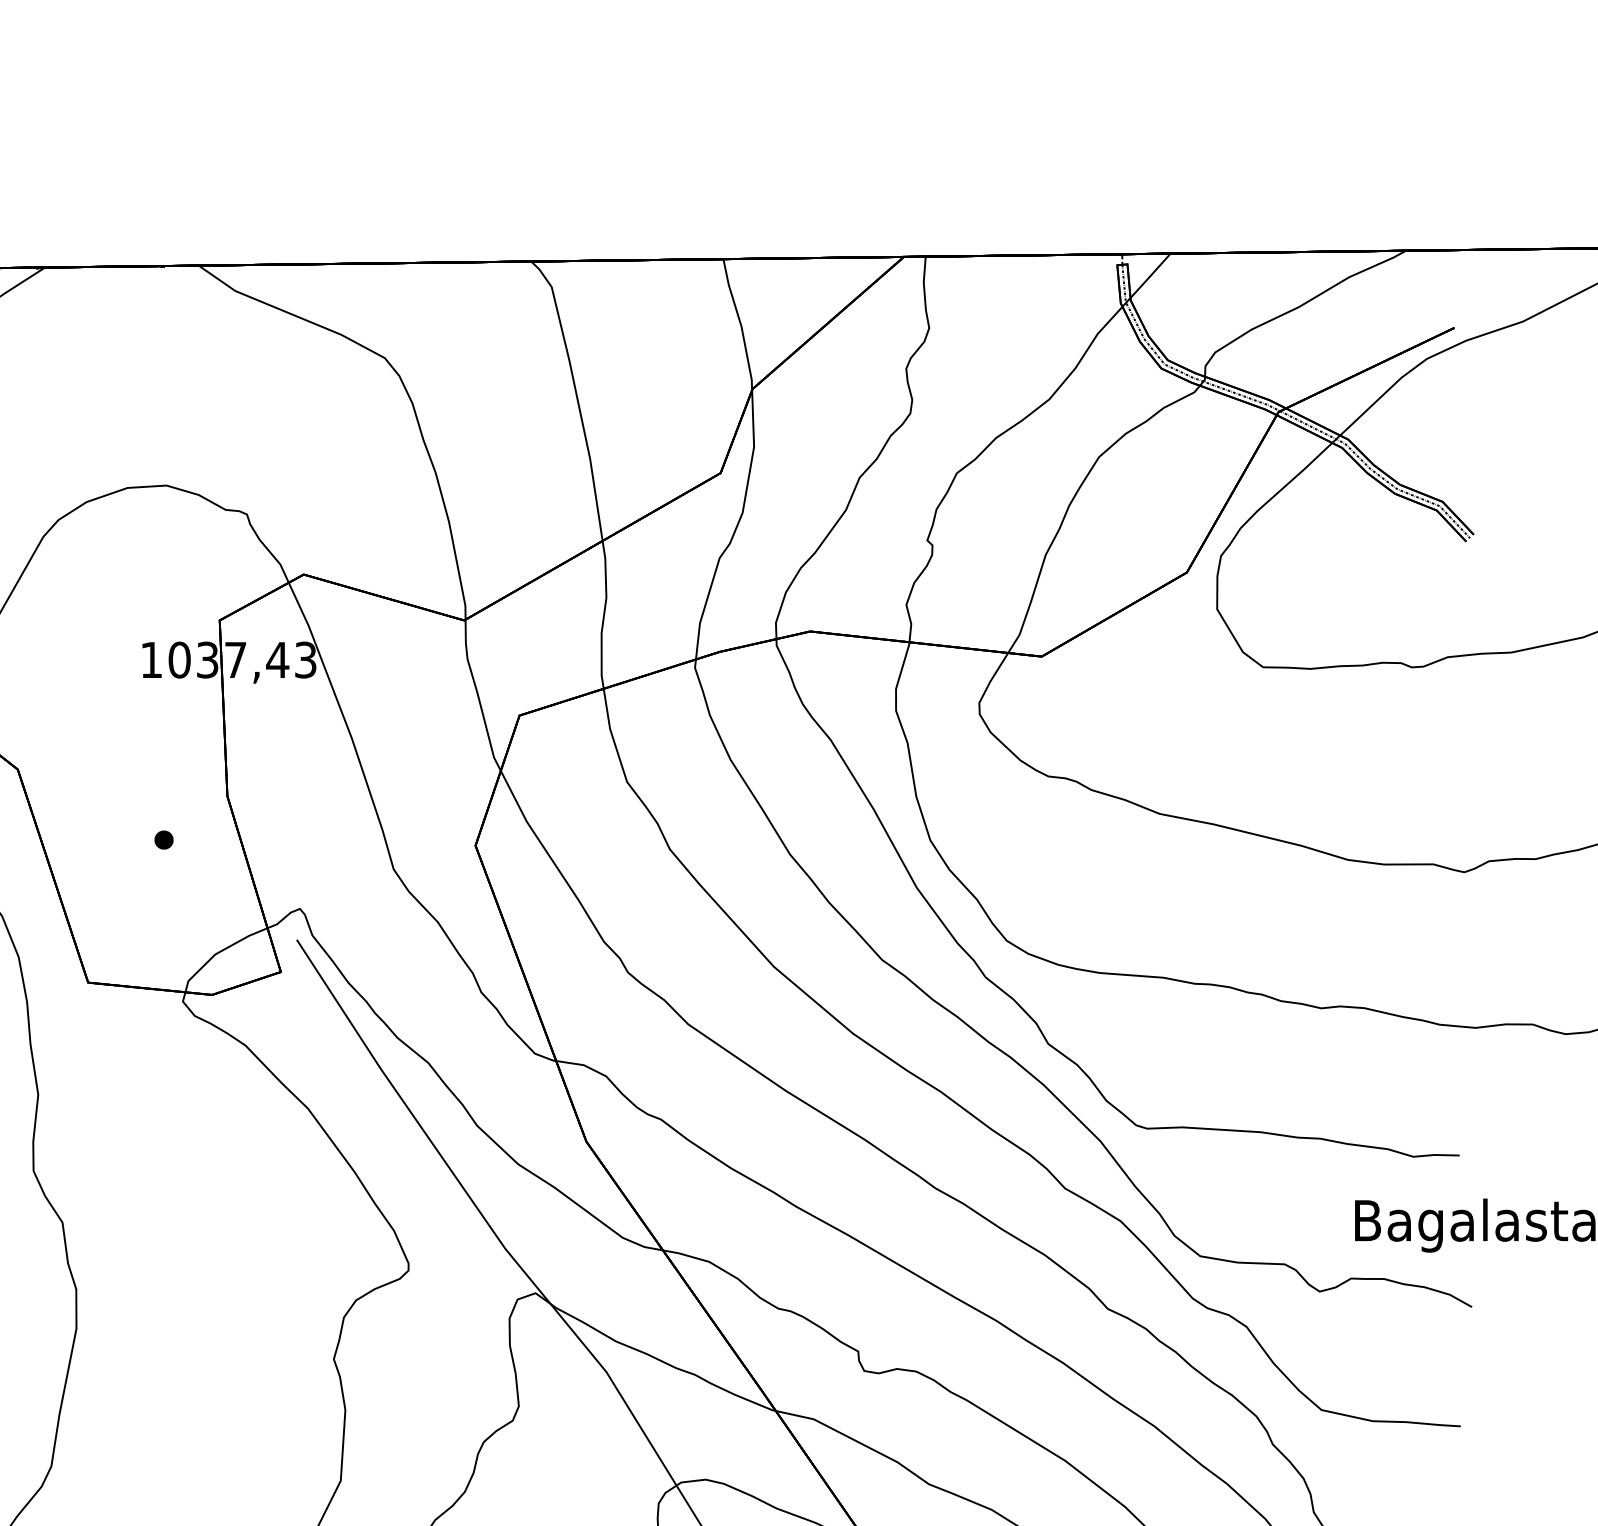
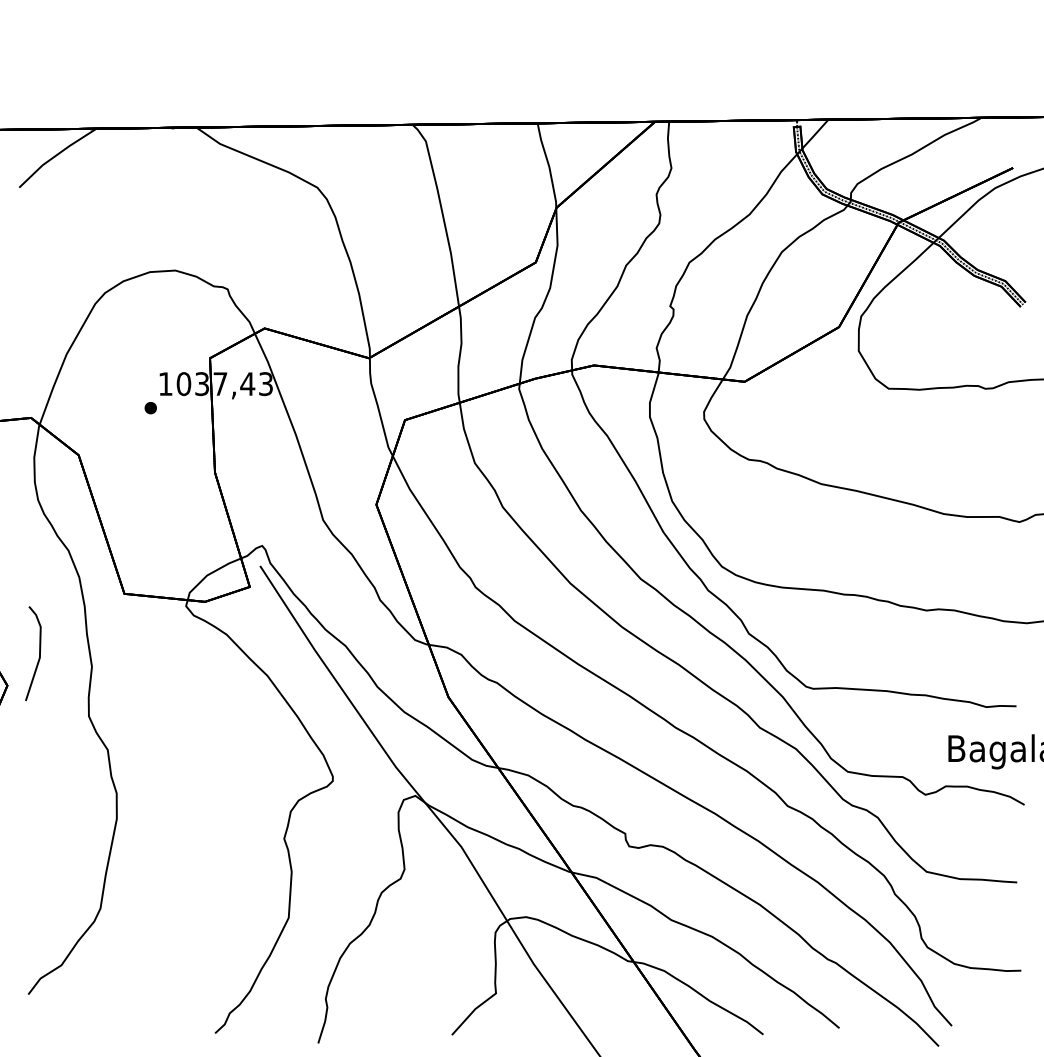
part: (163, 840) -> (150, 408), moved

